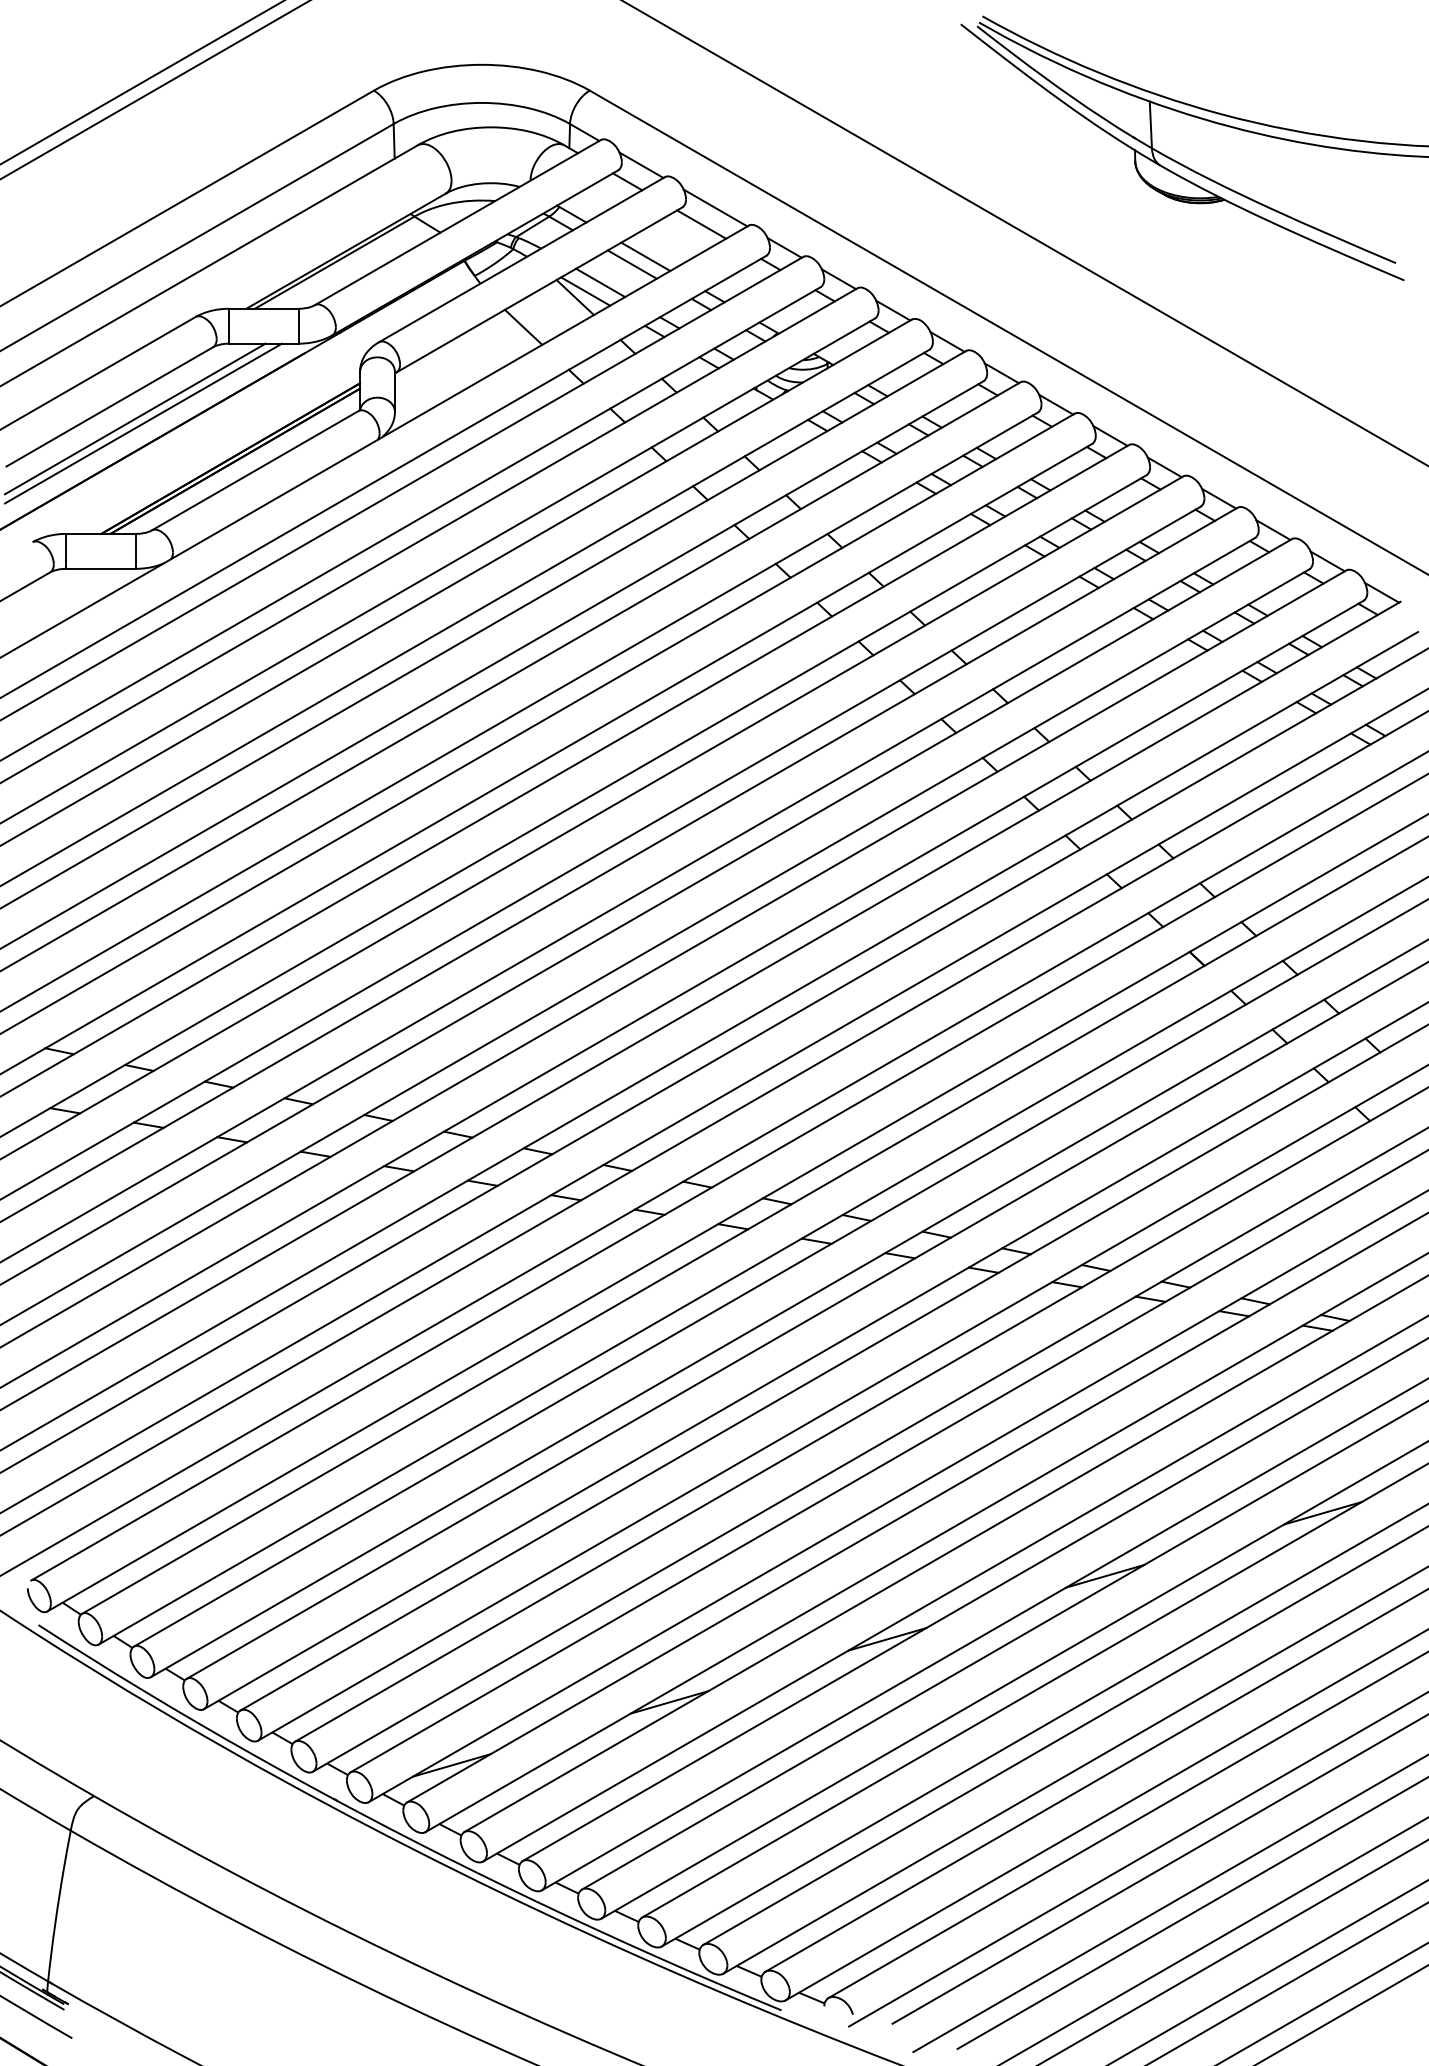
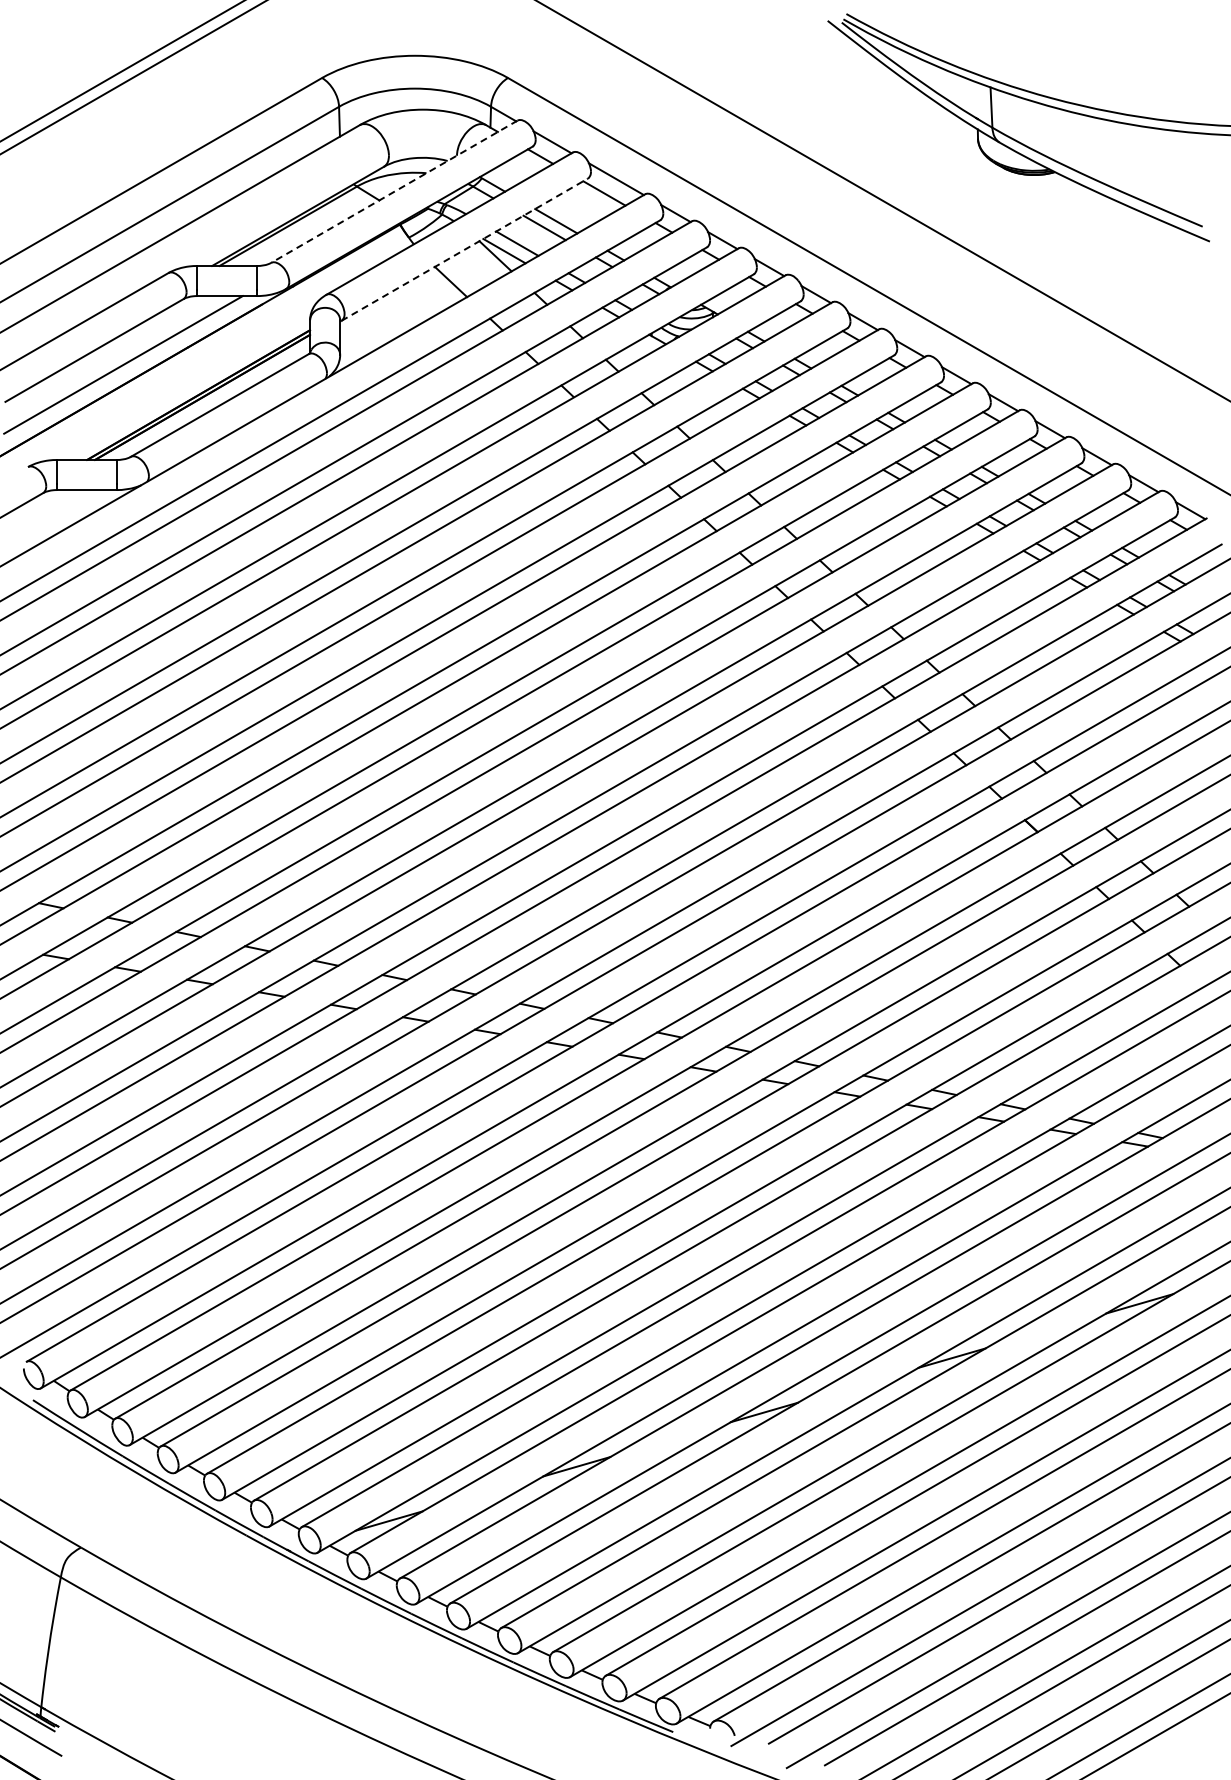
line: (456, 223) -> (393, 192), solid -> dashed
line: (540, 289) -> (465, 249), solid -> dashed
line: (135, 418) -> (116, 360), removed

